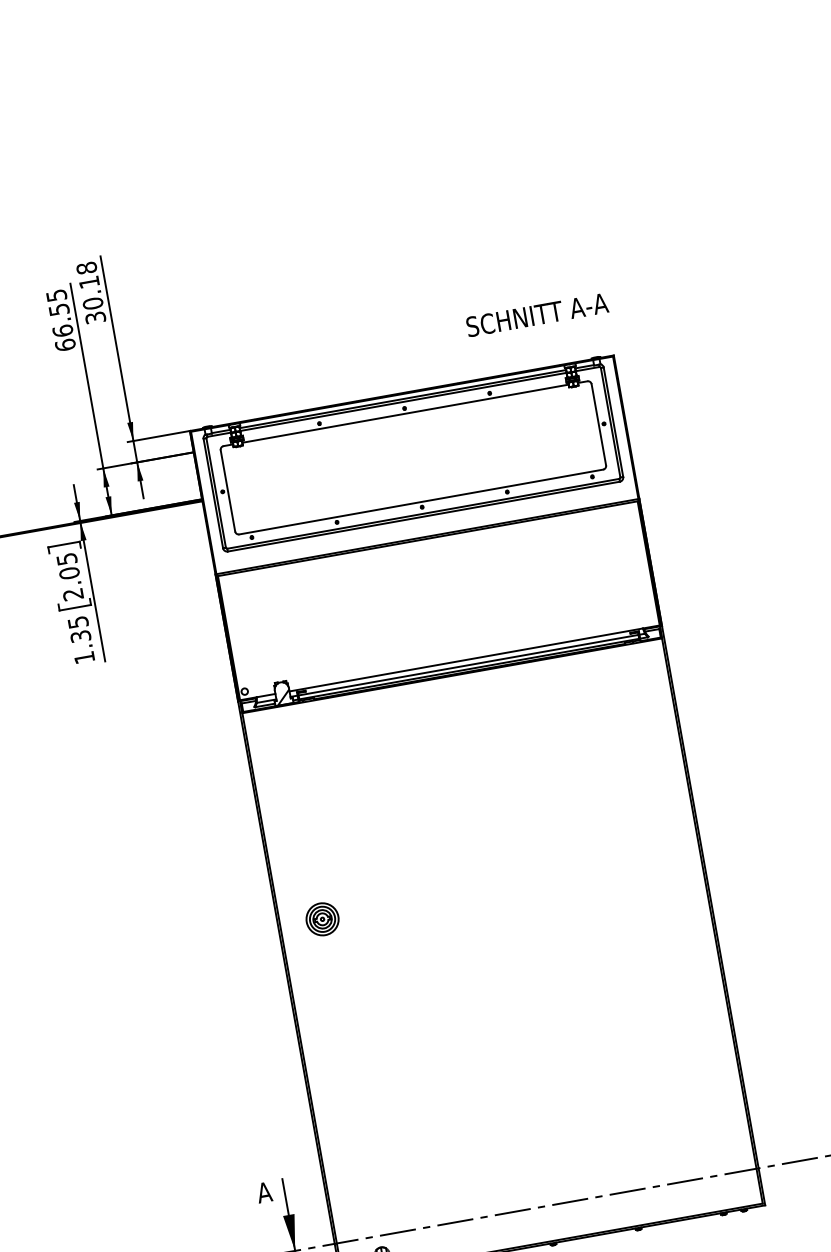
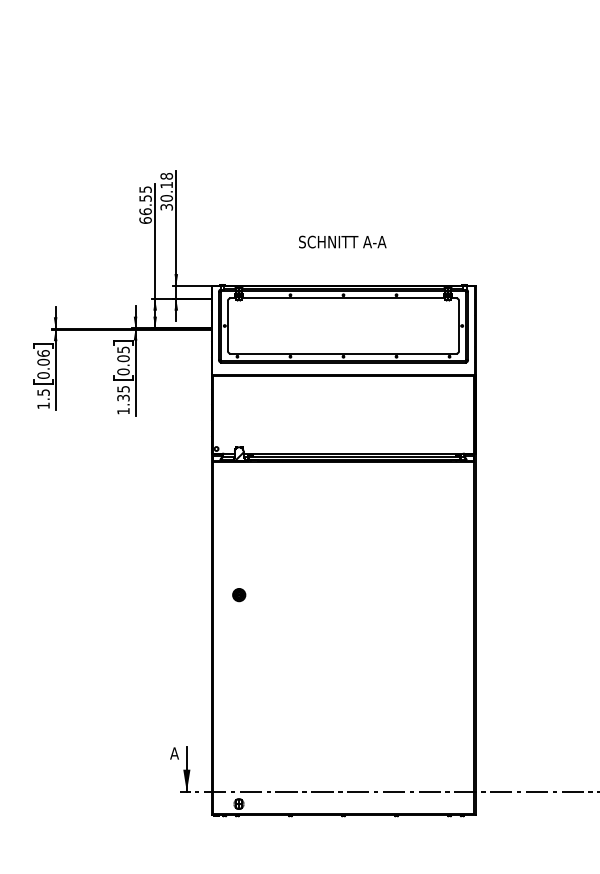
text: (536, 314) -> (342, 241), moved
text: (73, 593) -> (123, 371), 2.05 -> 0.05
part: (323, 920) -> (239, 595), size x0.62

